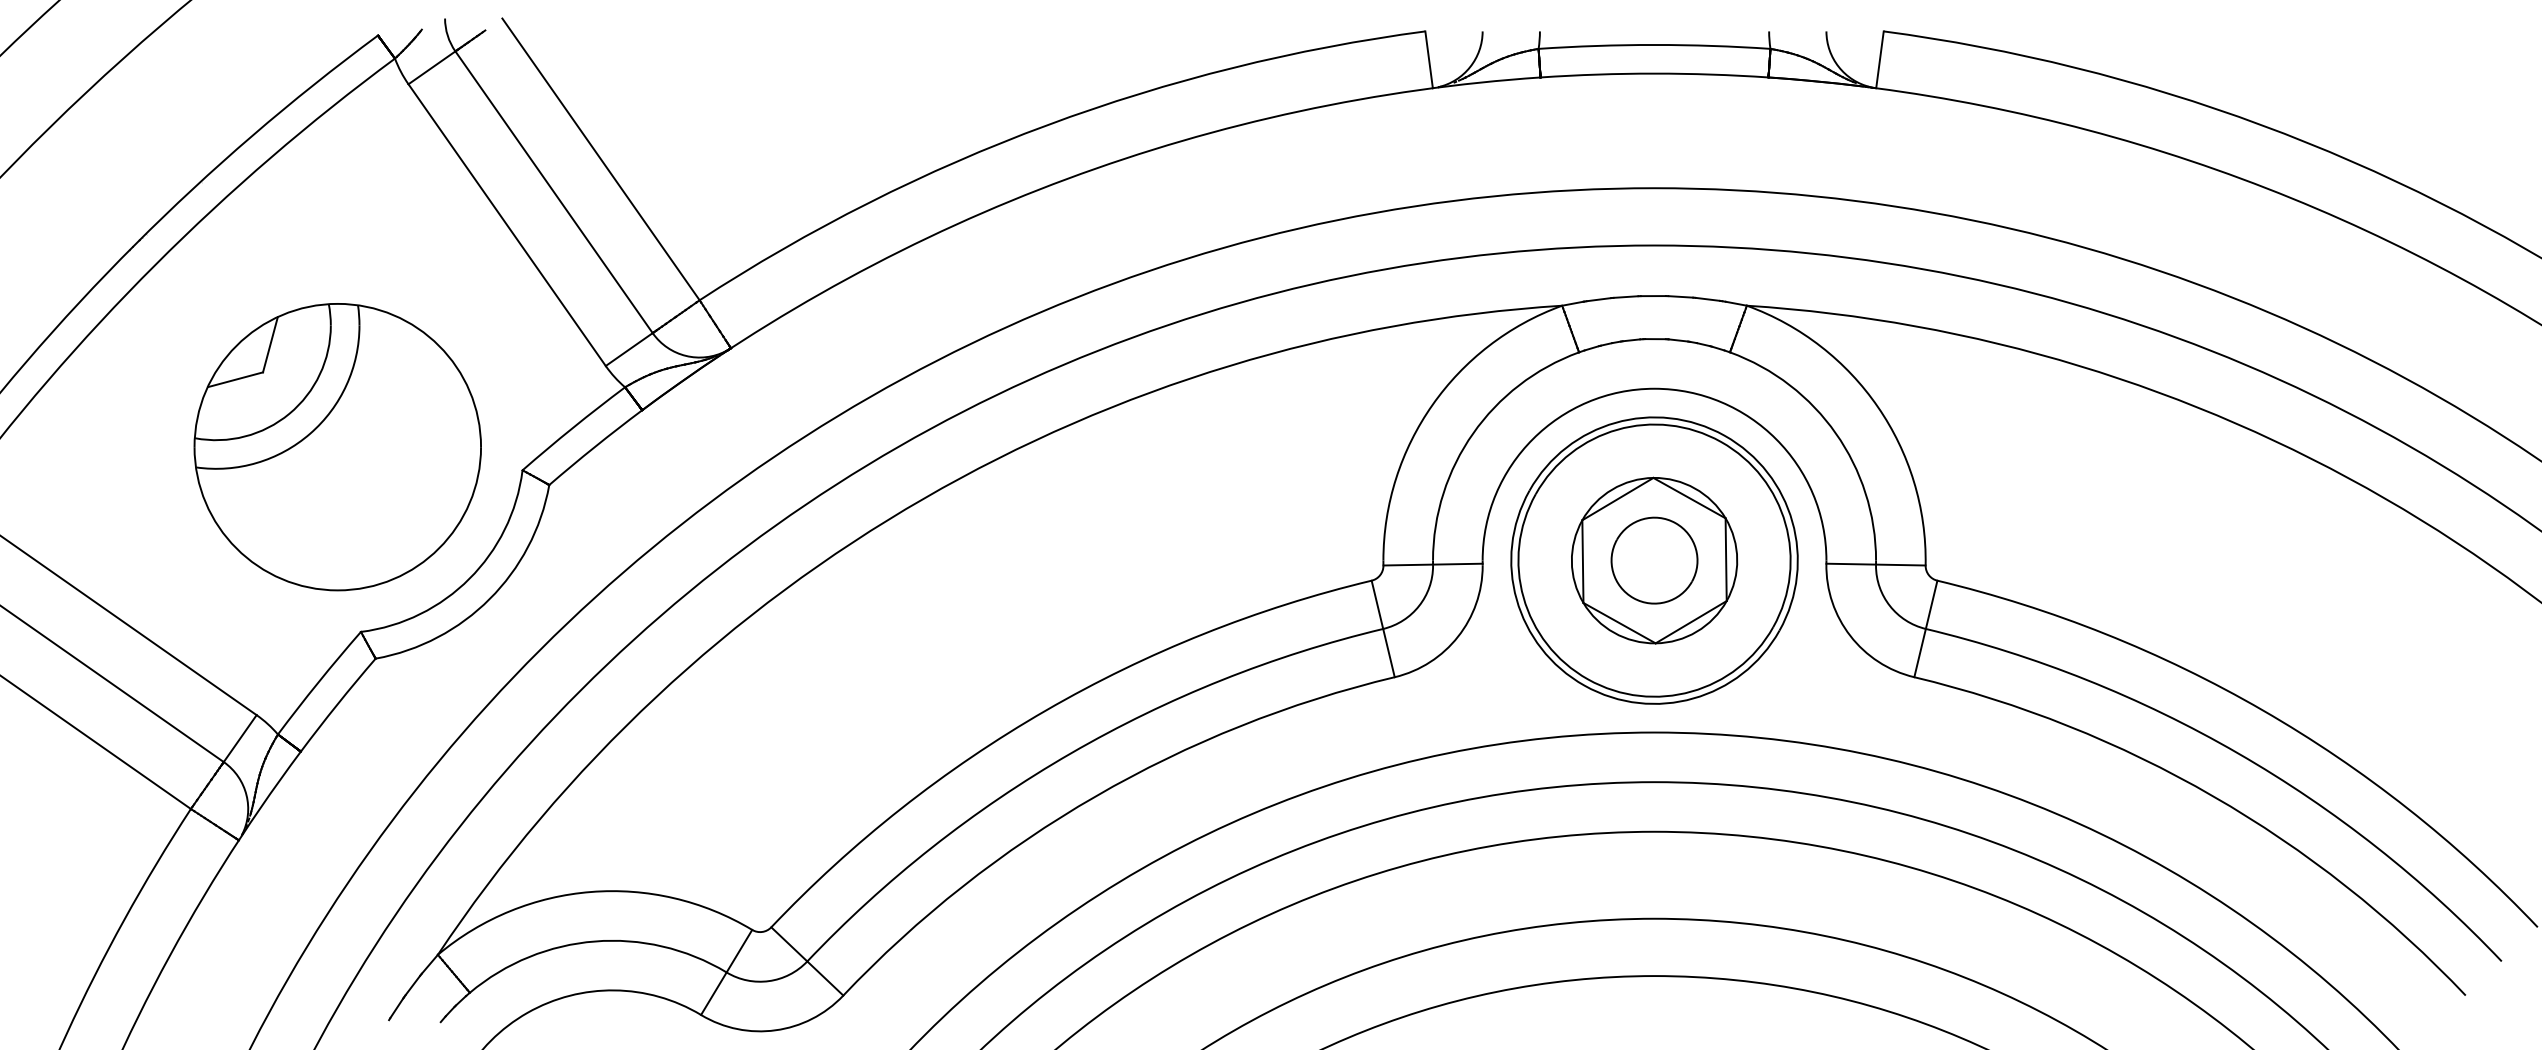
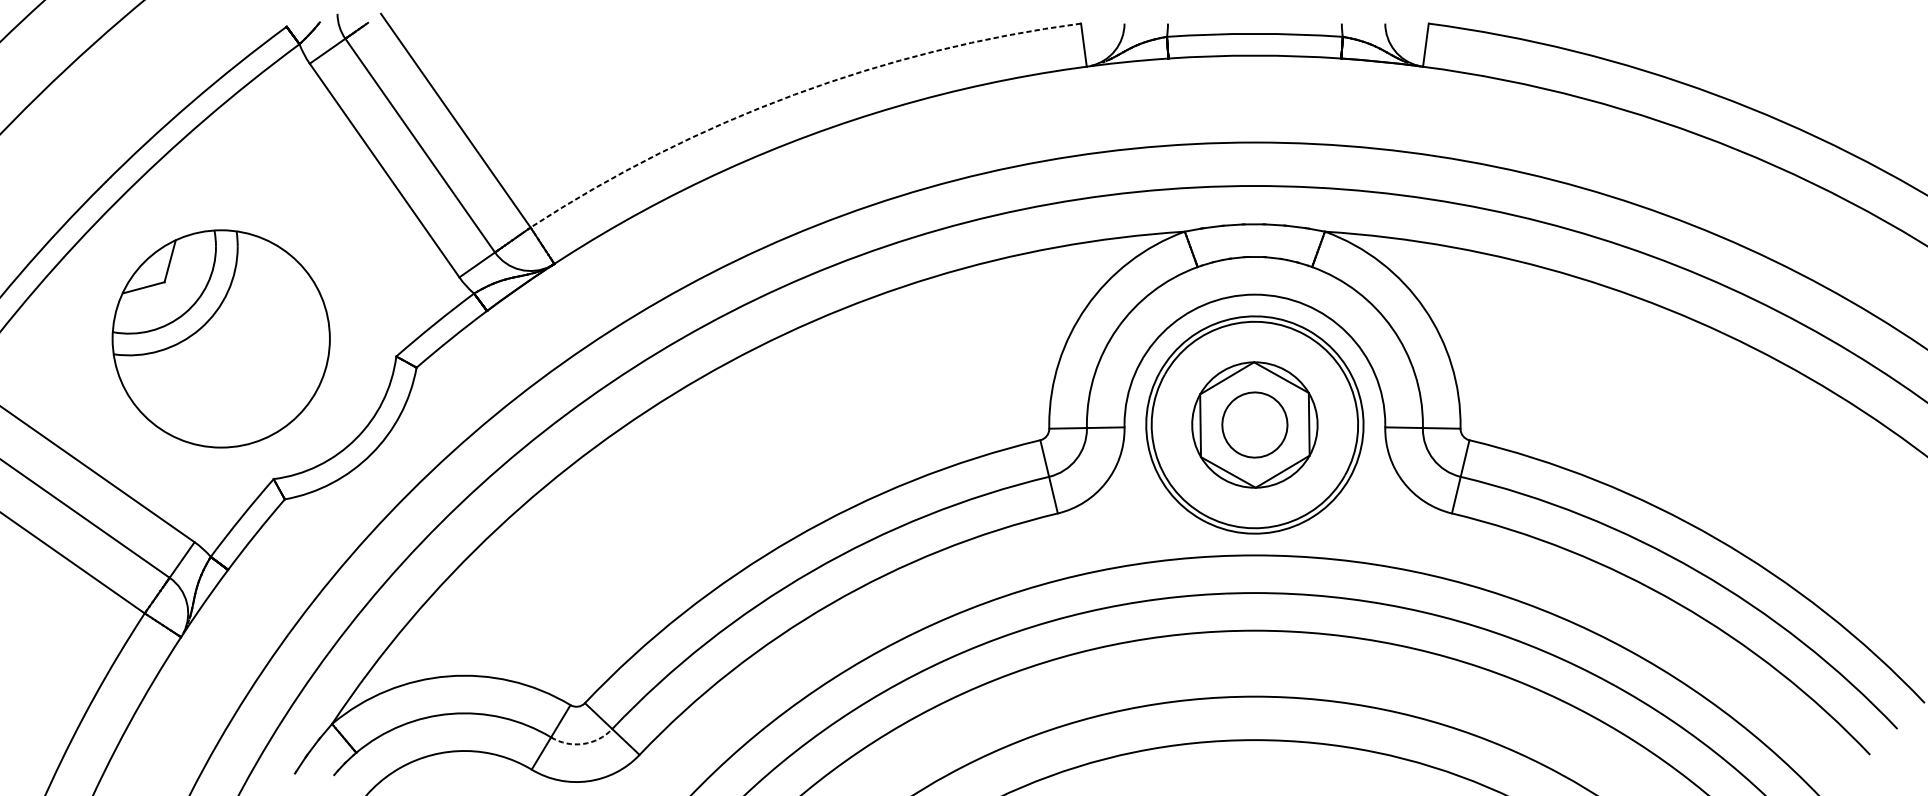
arc: (1047, 125) -> (794, 94), solid -> dashed
part: (337, 447) -> (221, 339), moved
arc: (768, 981) -> (582, 744), solid -> dashed

